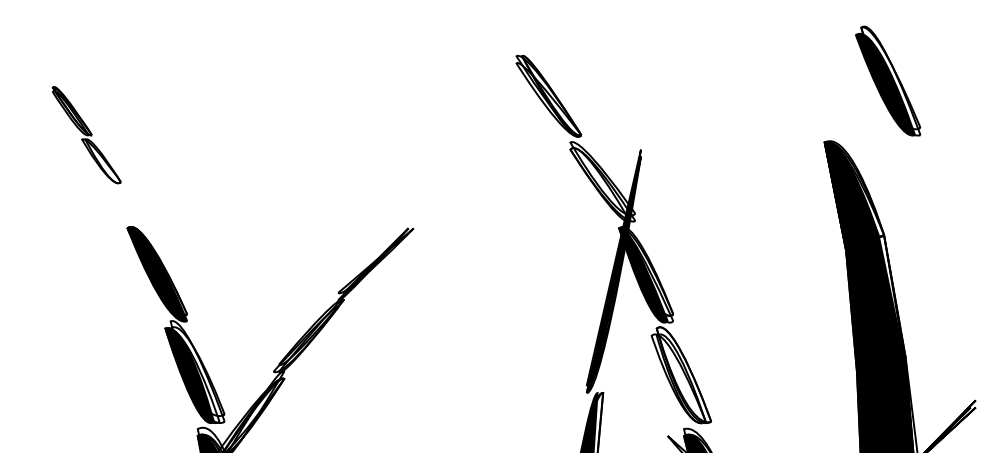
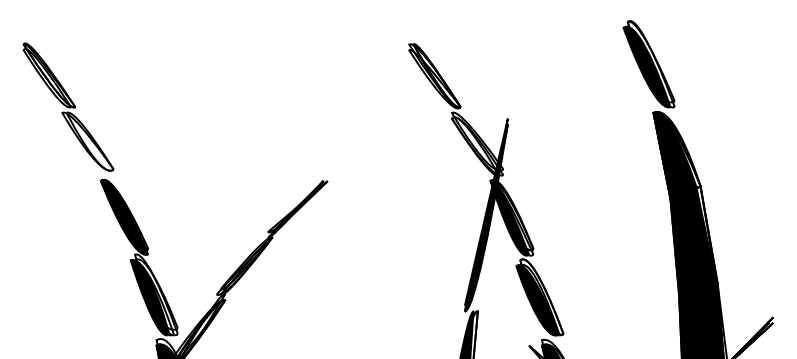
part: (888, 80) -> (649, 63), moved
part: (86, 134) -> (68, 106), size x1.67
fill: (678, 378) -> (537, 299), added

